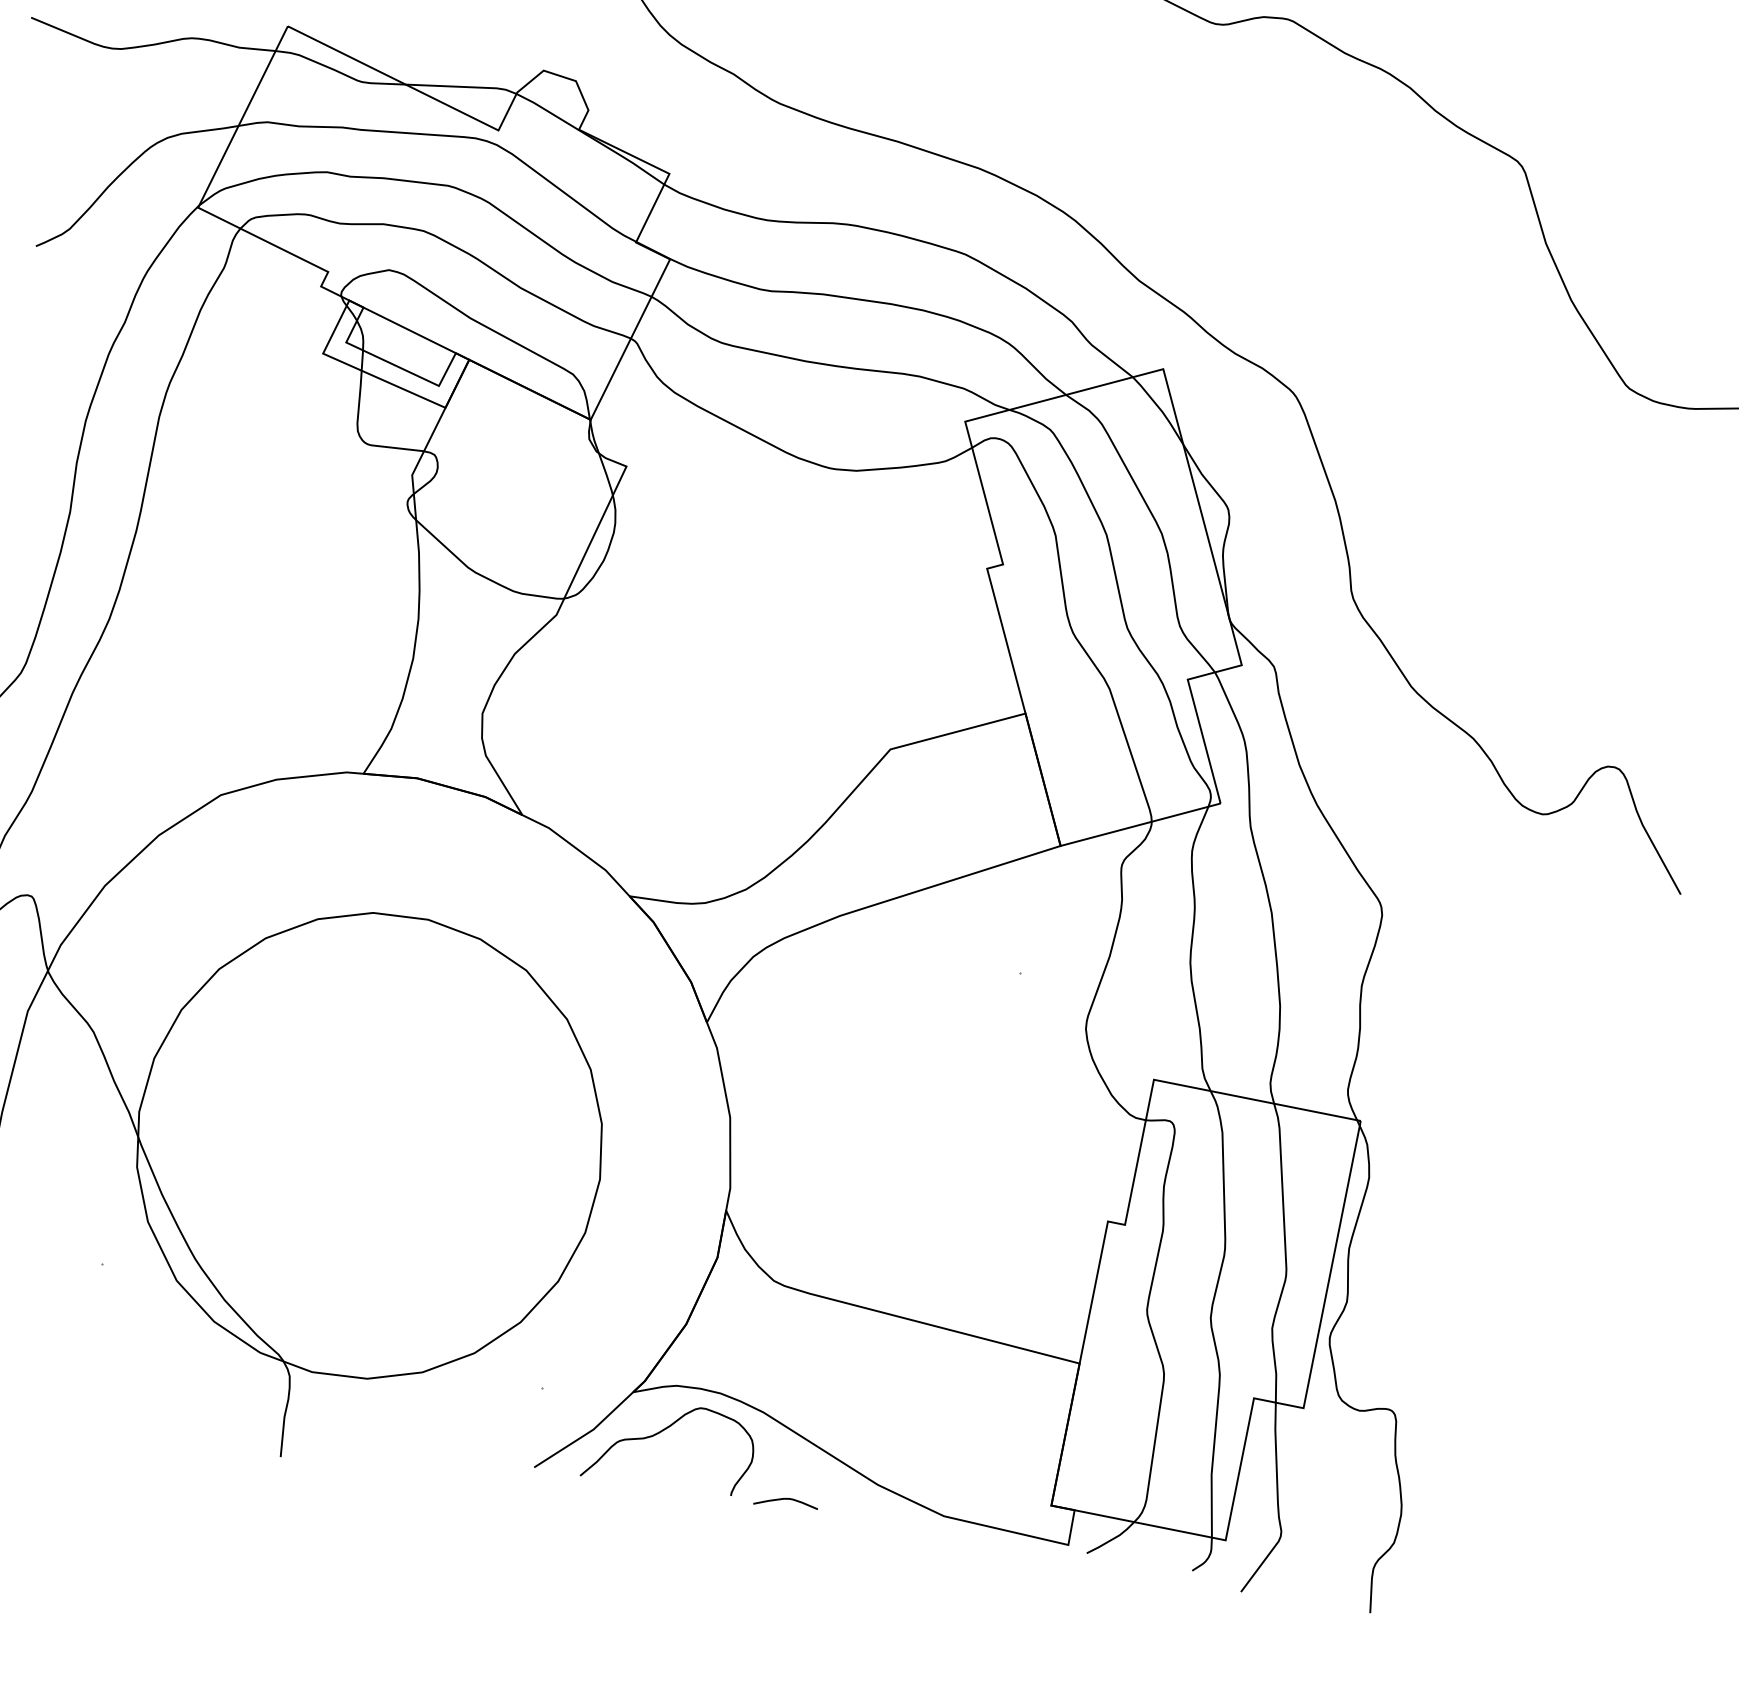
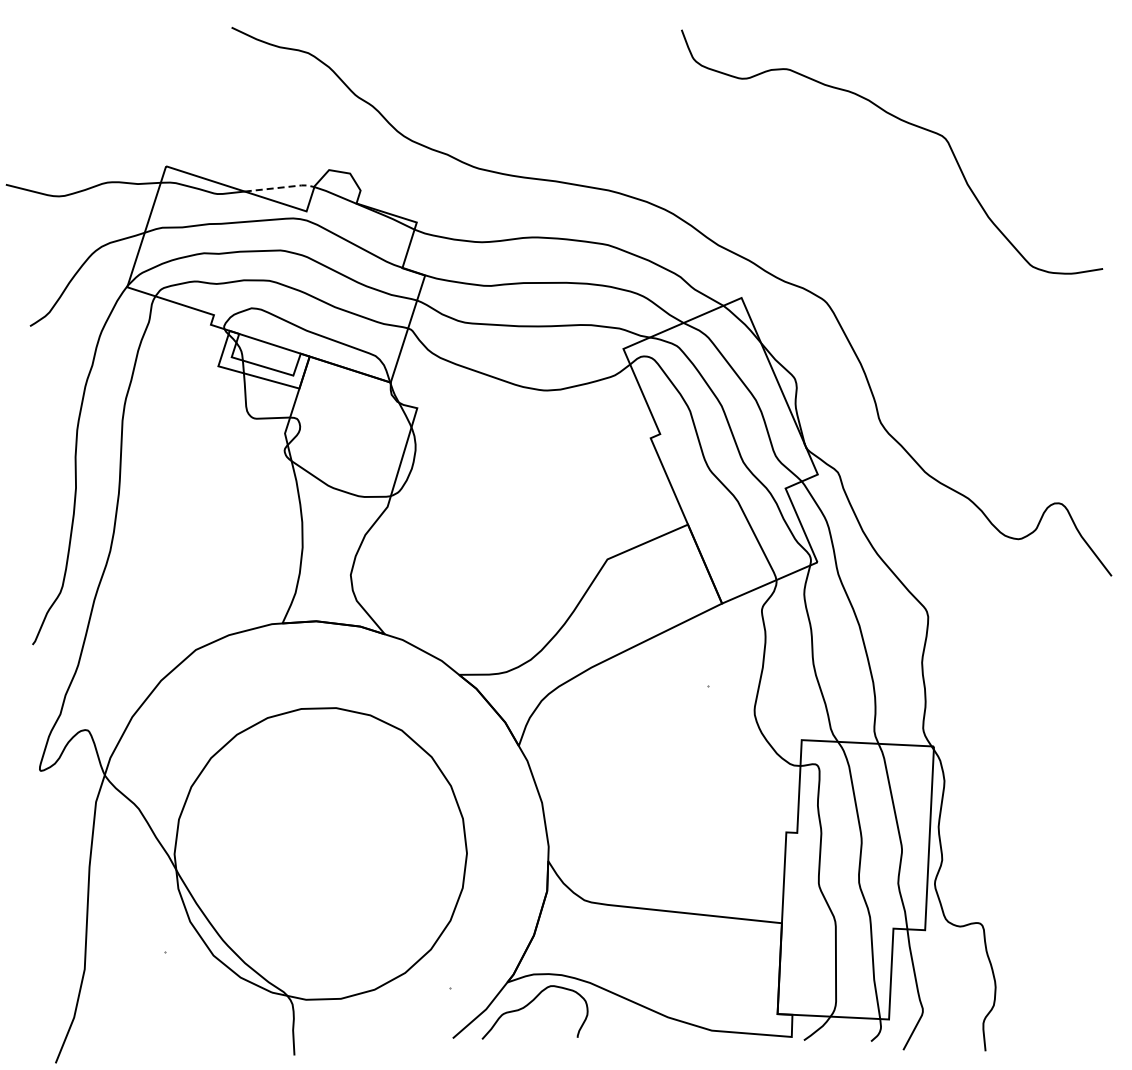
line: (464, 86) -> (281, 187), solid -> dashed
curve: (786, 1500) -> (612, 1035), removed

